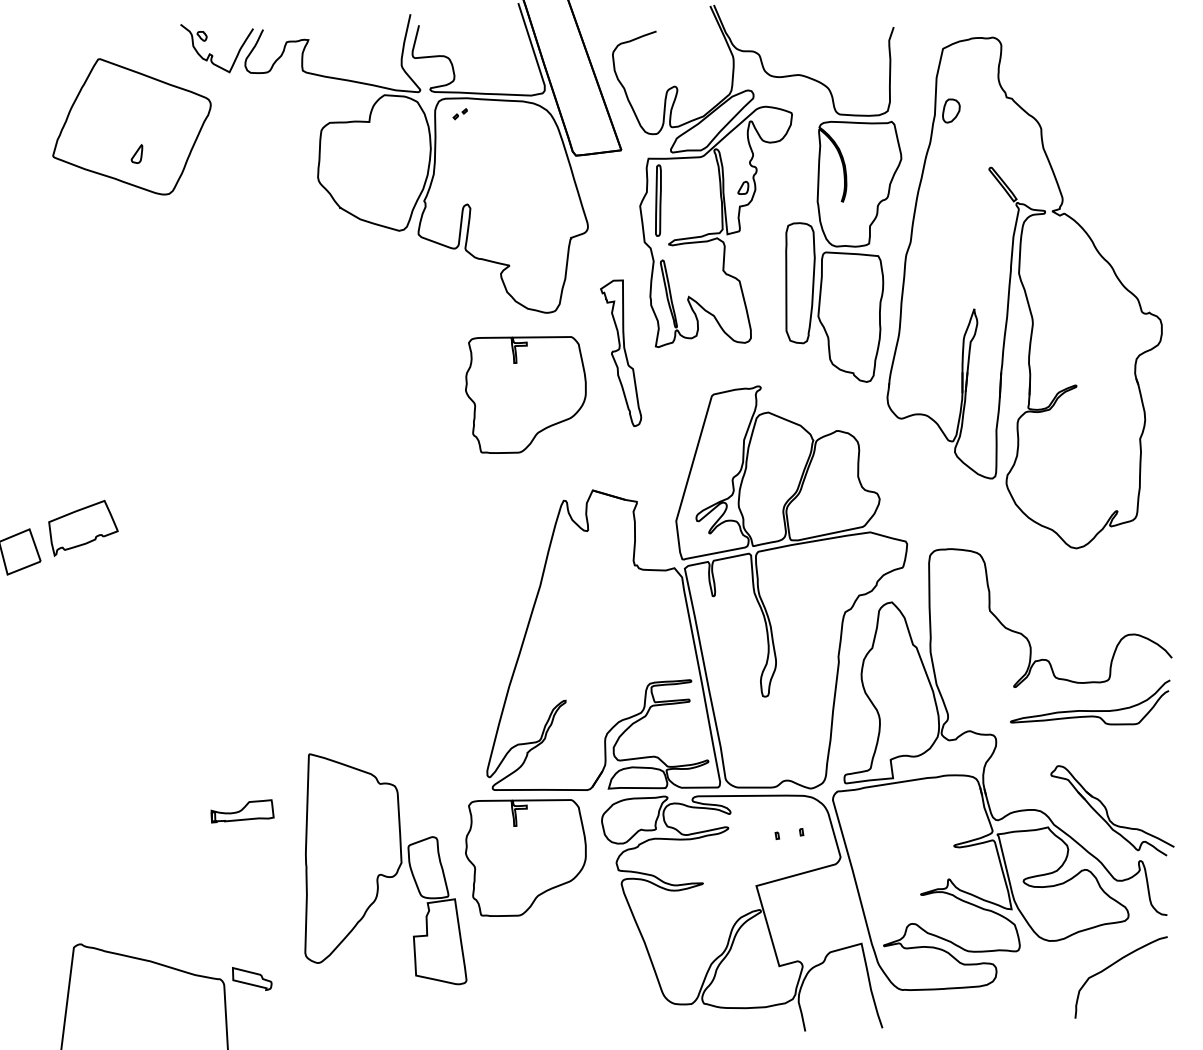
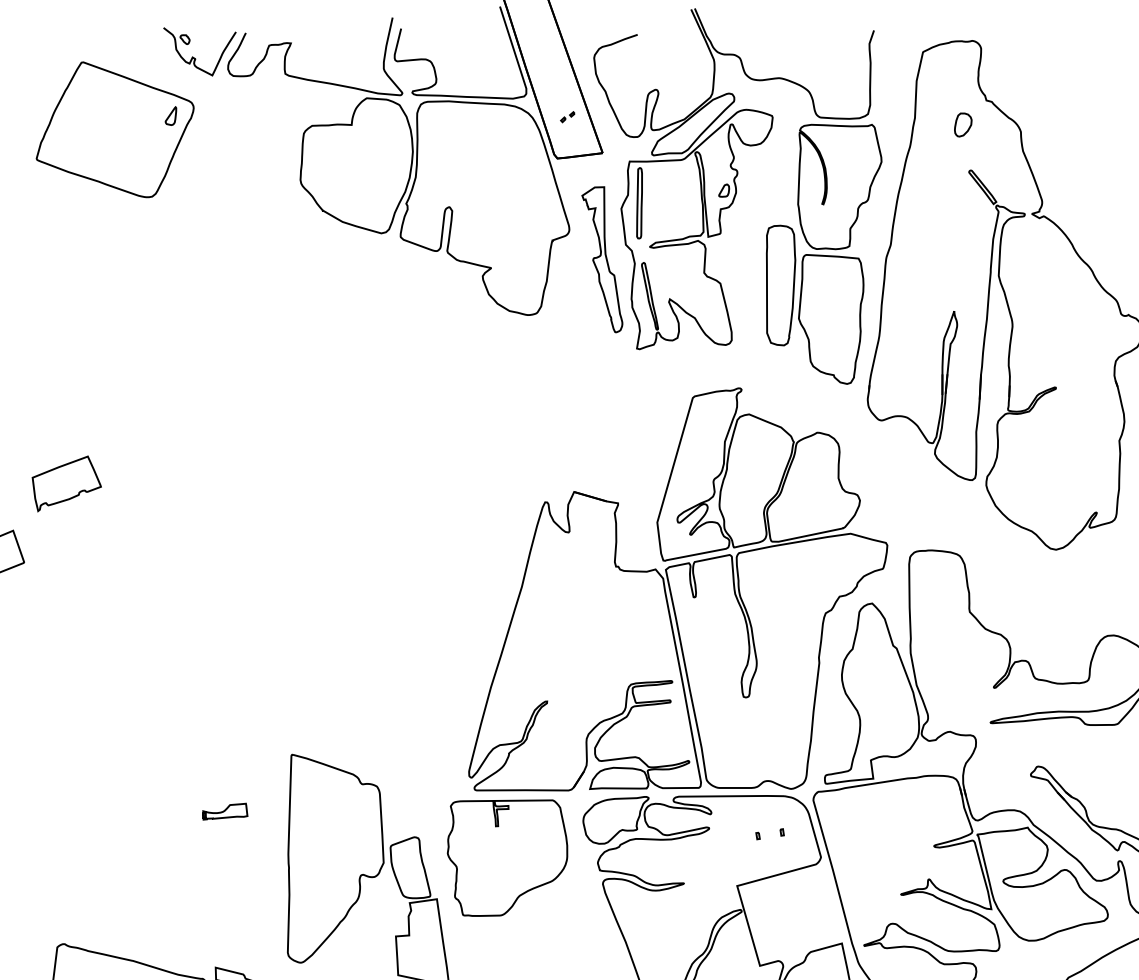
part: (951, 110) -> (963, 124), moved
part: (459, 114) -> (566, 117), moved
part: (136, 153) -> (170, 115), moved
part: (621, 352) -> (602, 258), moved
part: (525, 394) -> (507, 396), removed
part: (83, 528) -> (66, 484), moved
part: (242, 811) -> (225, 811), size x0.71

